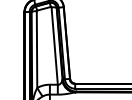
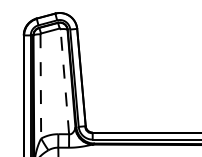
line: (54, 45) -> (64, 81), solid -> dashed
line: (36, 49) -> (40, 86), solid -> dashed

